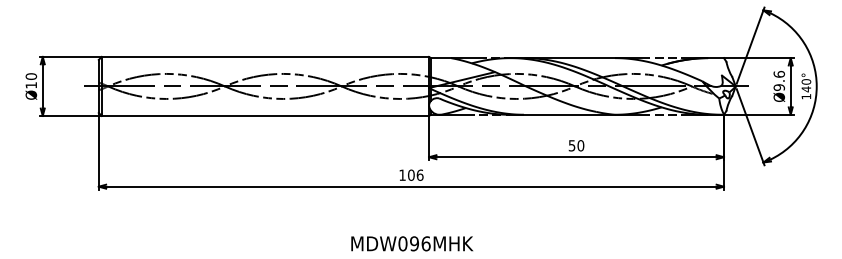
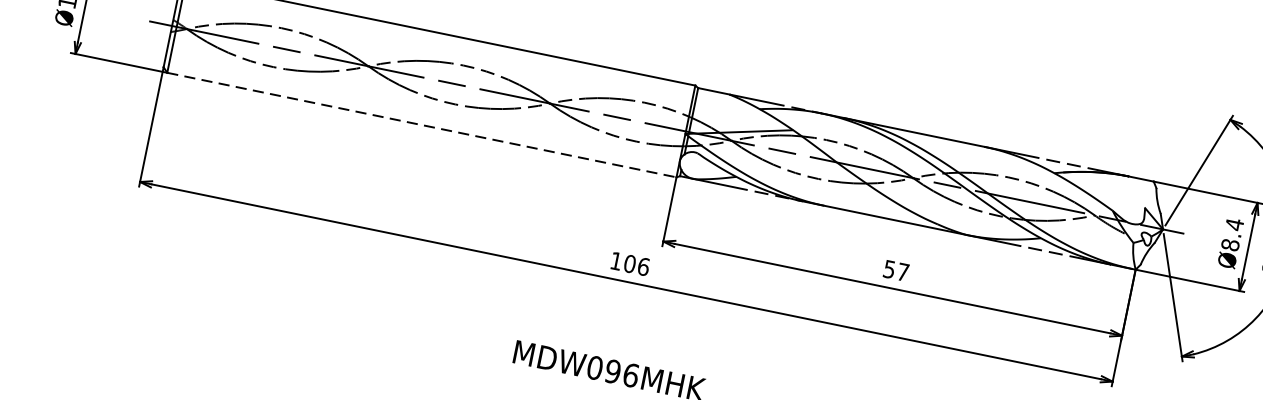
text: (779, 80) -> (1233, 234), Ø9.6 -> Ø8.4
line: (265, 115) -> (422, 124), solid -> dashed
text: (580, 145) -> (902, 271), 50 -> 57

